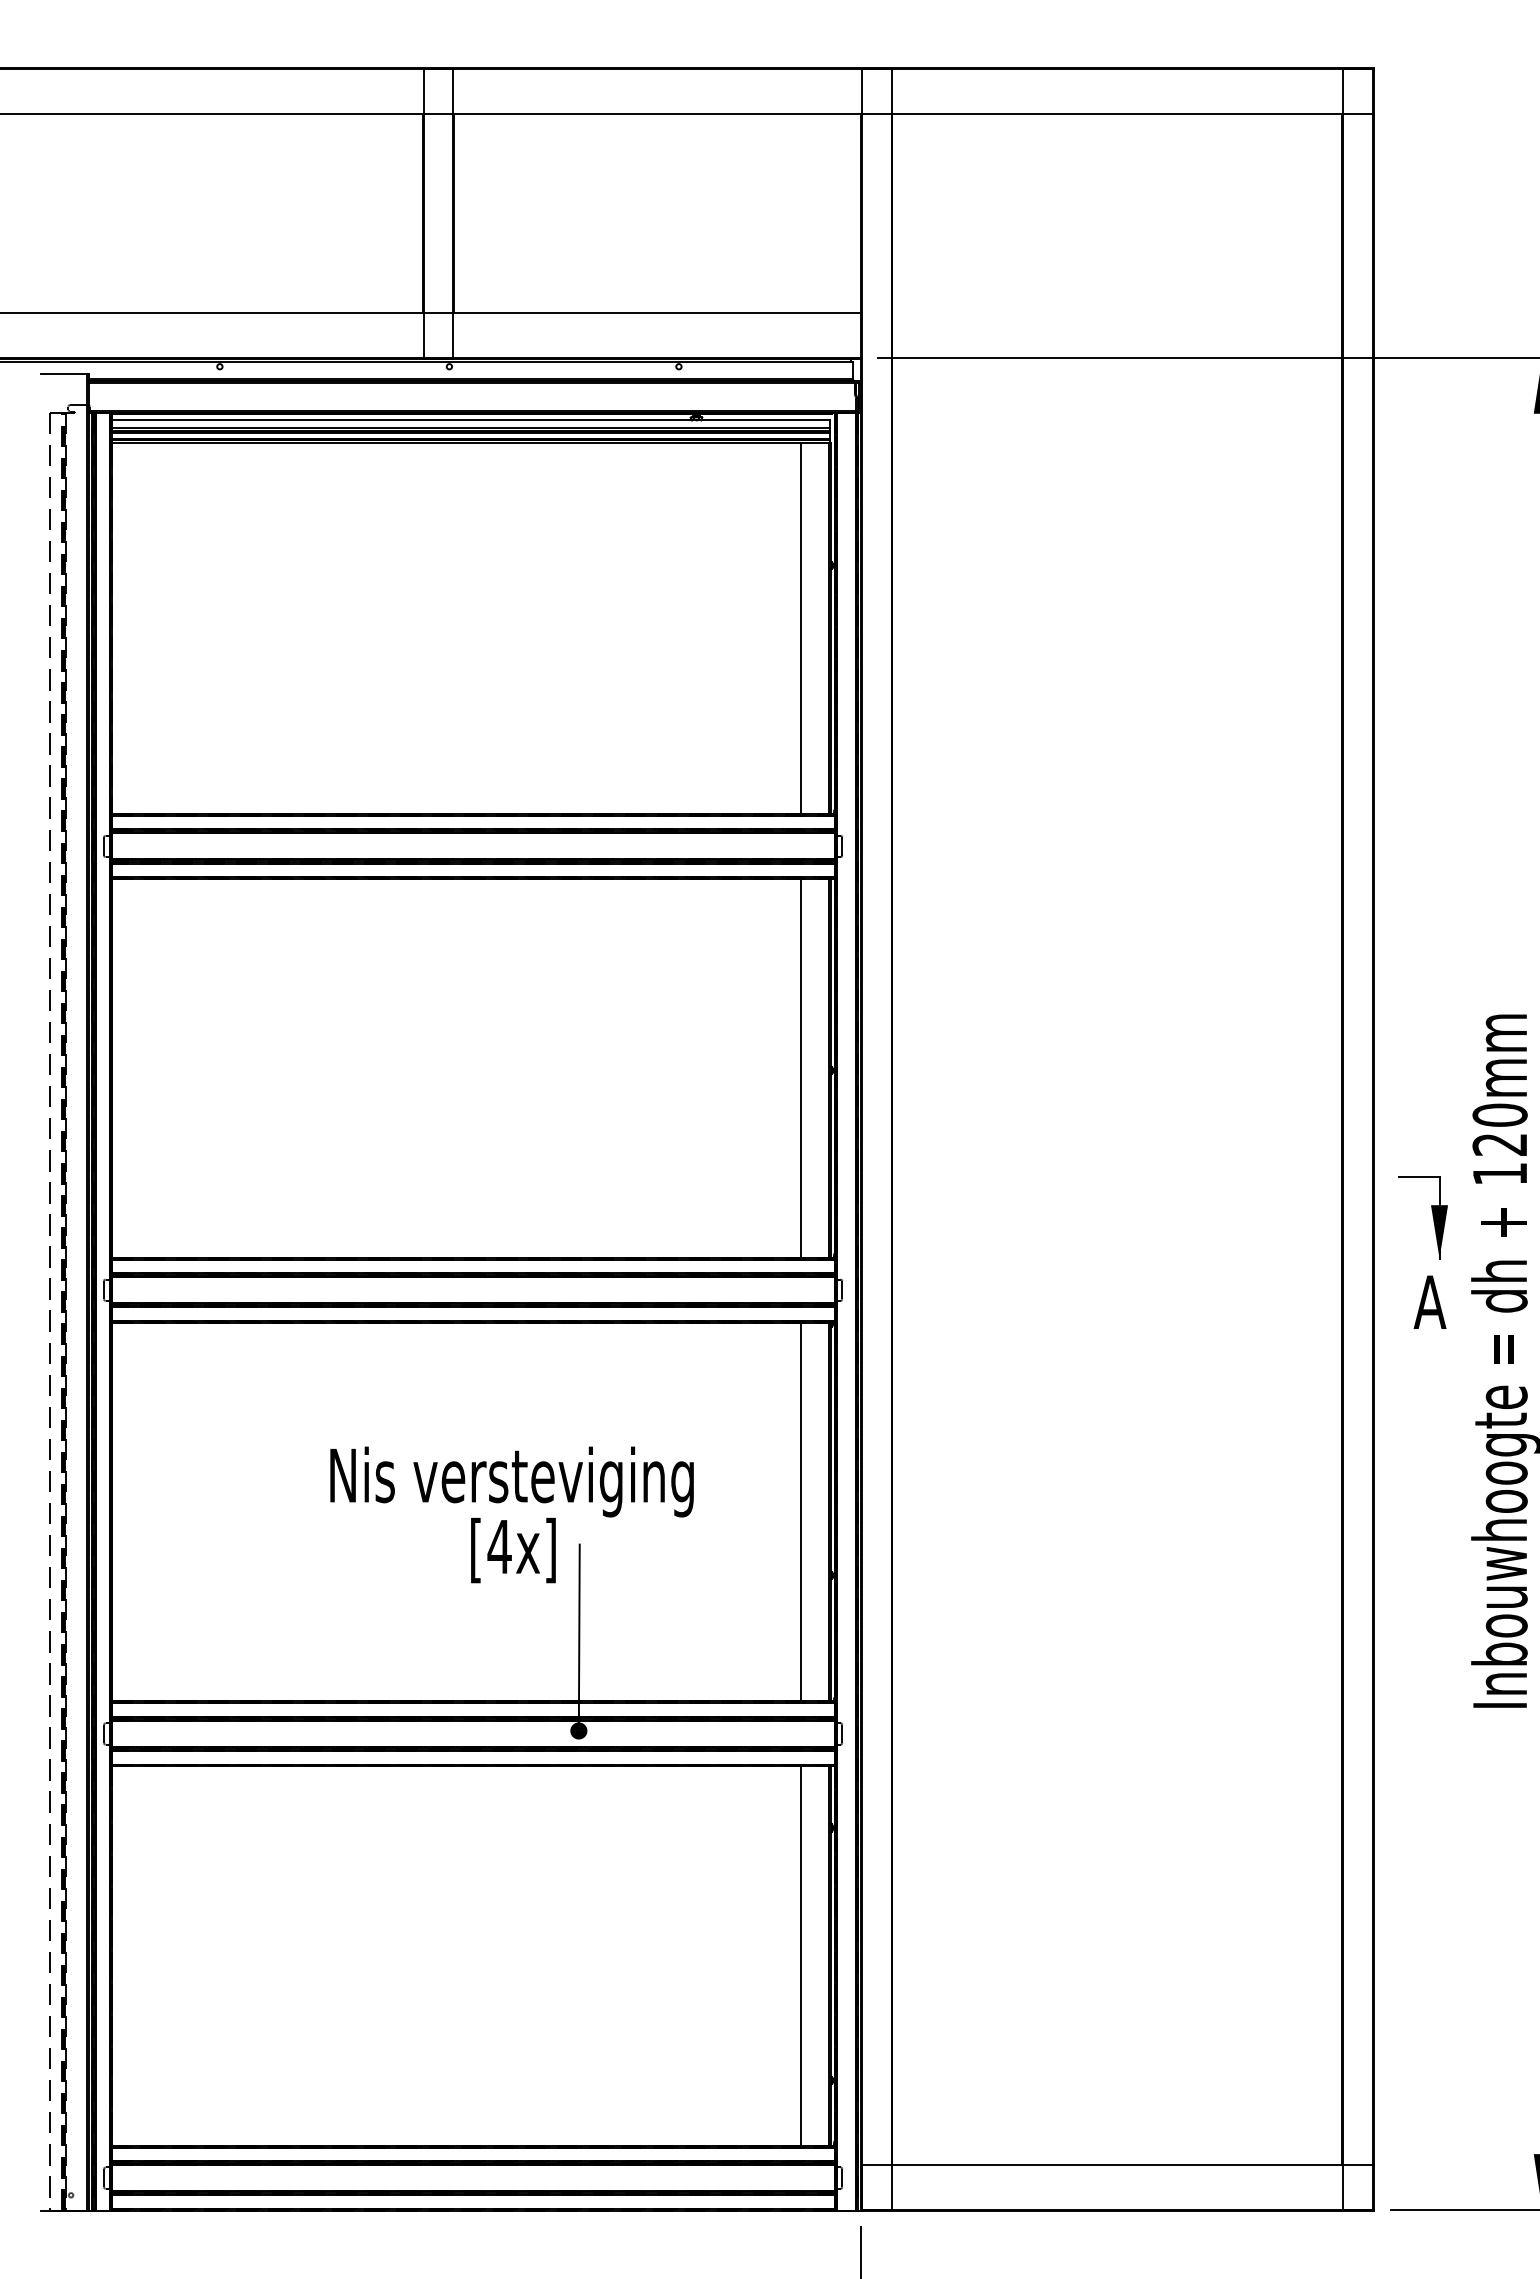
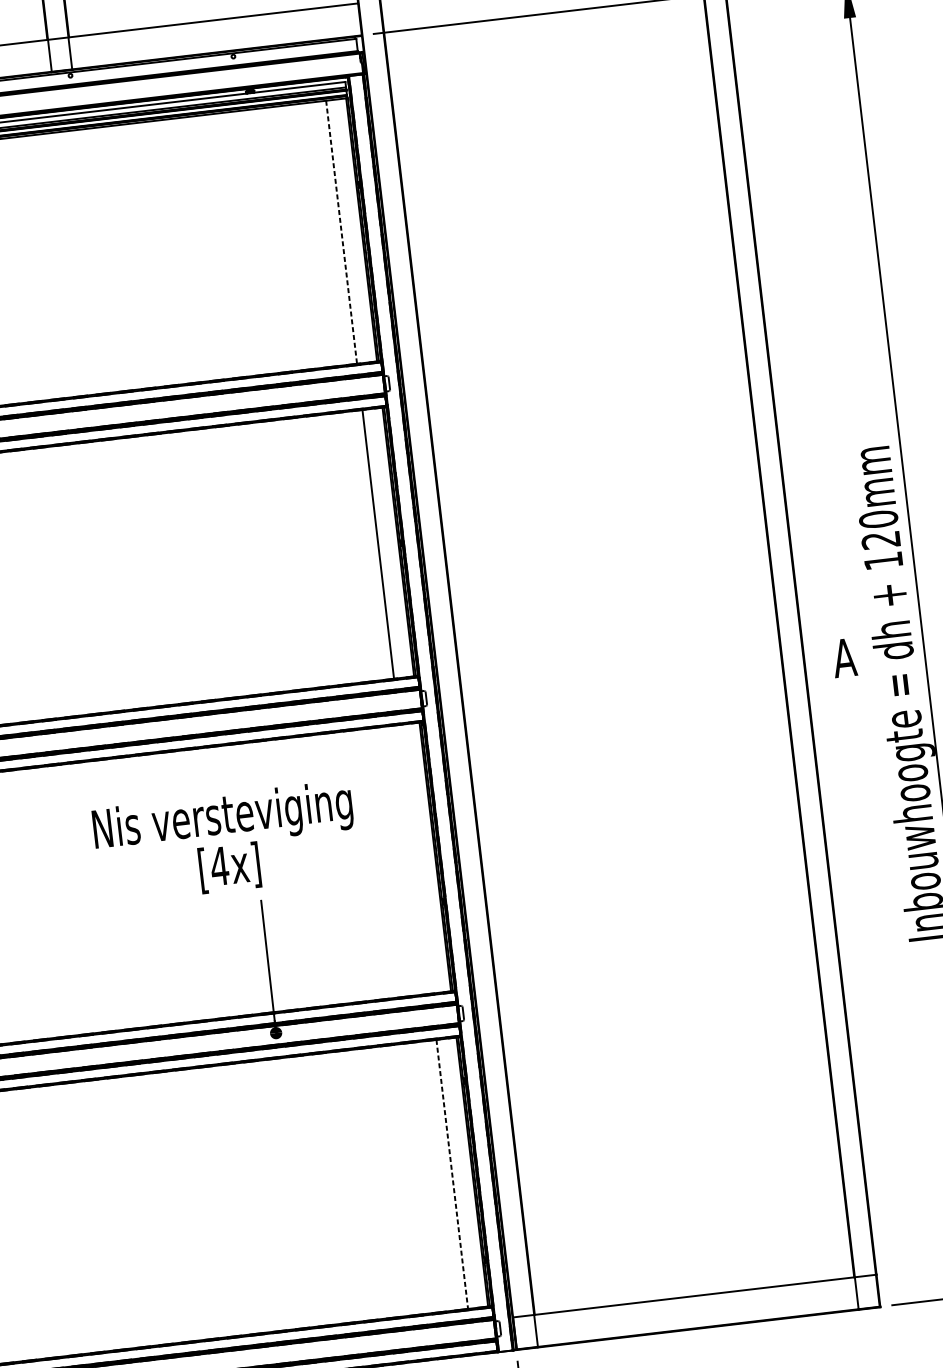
line: (800, 629) -> (341, 232), solid -> dashed
part: (1432, 1216) -> (839, 596), removed
line: (800, 1511) -> (415, 858), removed
text: (511, 1514) -> (225, 842), moved
line: (800, 1956) -> (452, 1174), solid -> dashed

